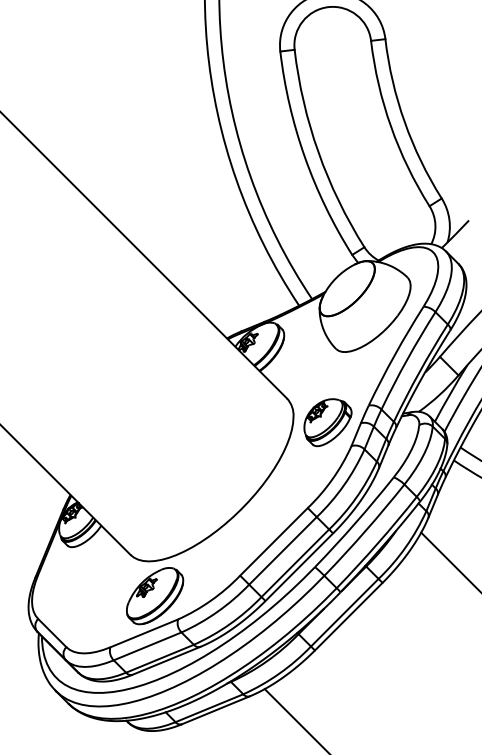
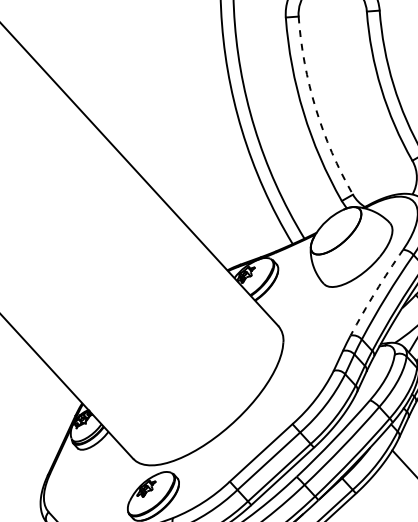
arc: (318, 152) -> (315, 108), solid -> dashed
arc: (394, 355) -> (375, 291), solid -> dashed
part: (327, 422) -> (313, 348), removed

